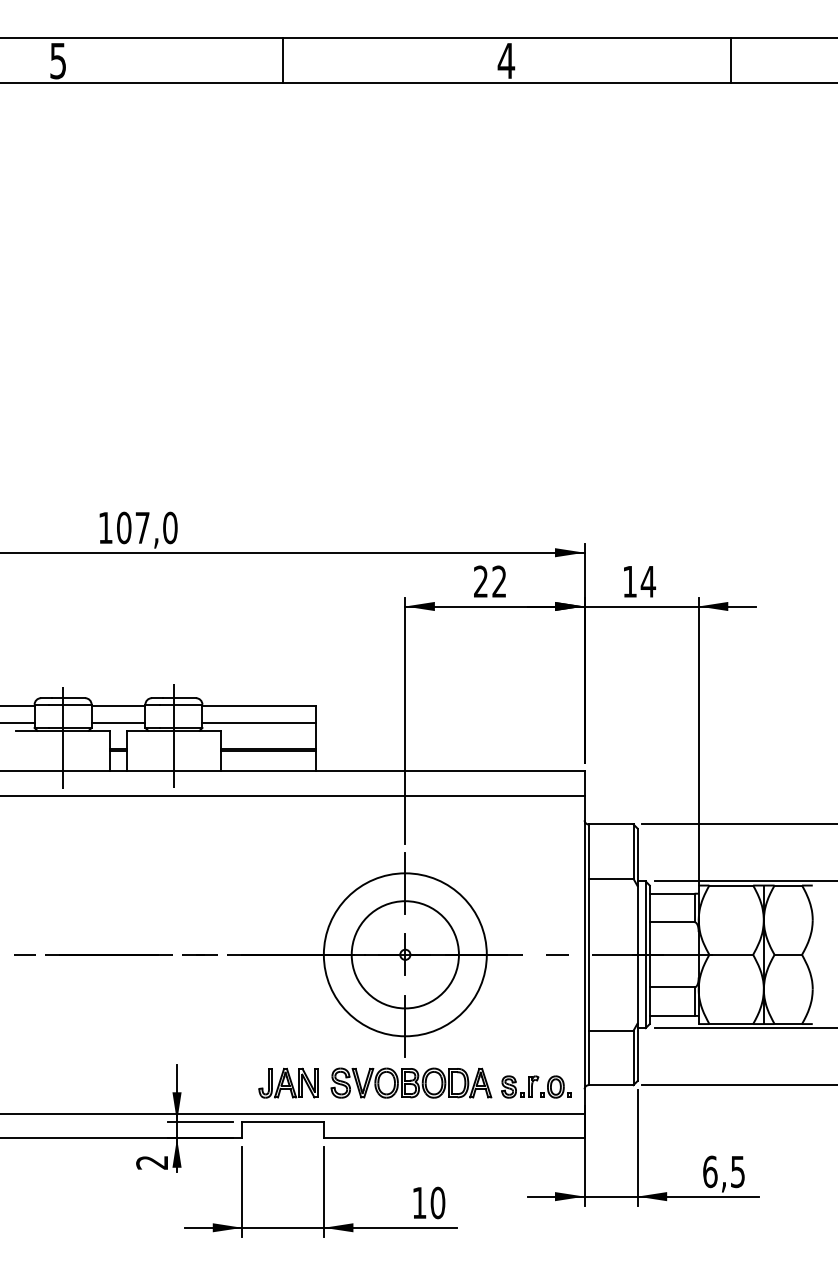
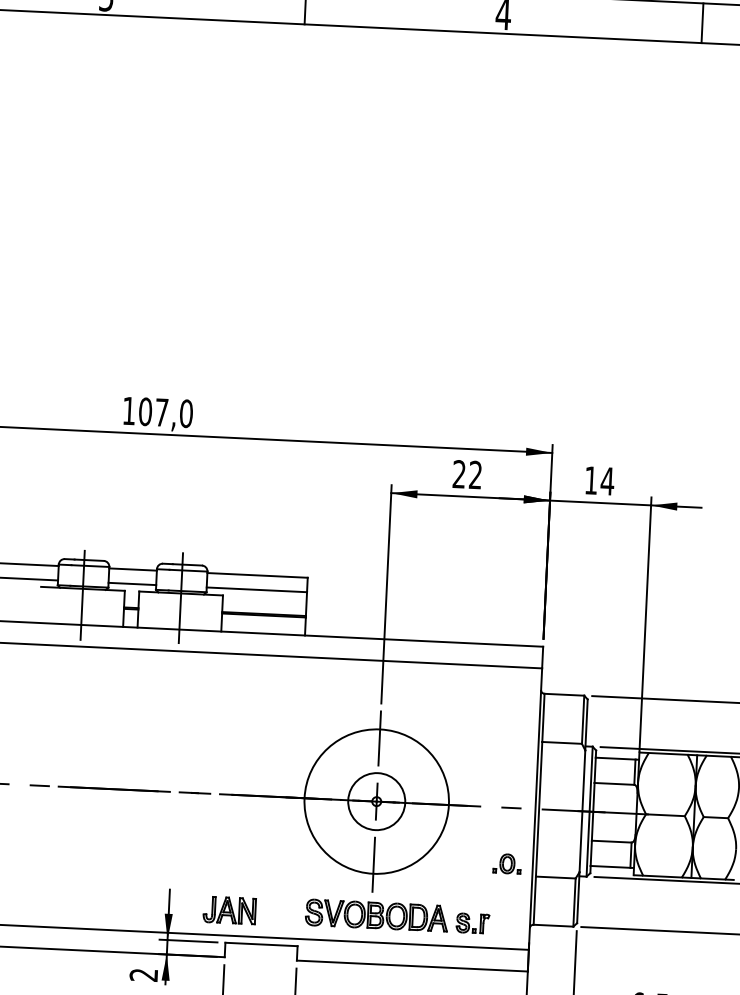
circle: (404, 954) -> (376, 801), size x0.6
part: (288, 1082) -> (229, 909), moved
part: (555, 1086) -> (507, 863), moved

